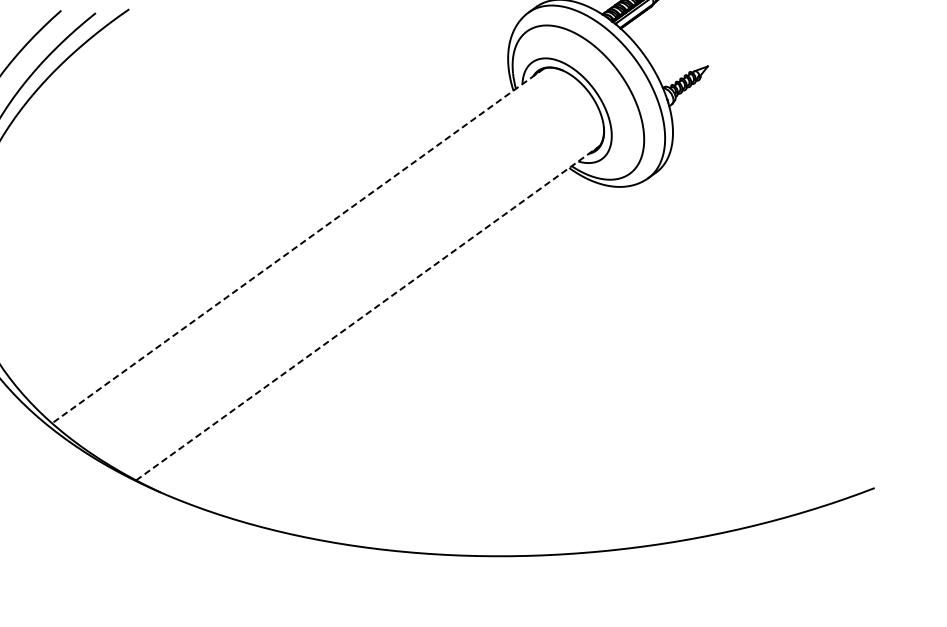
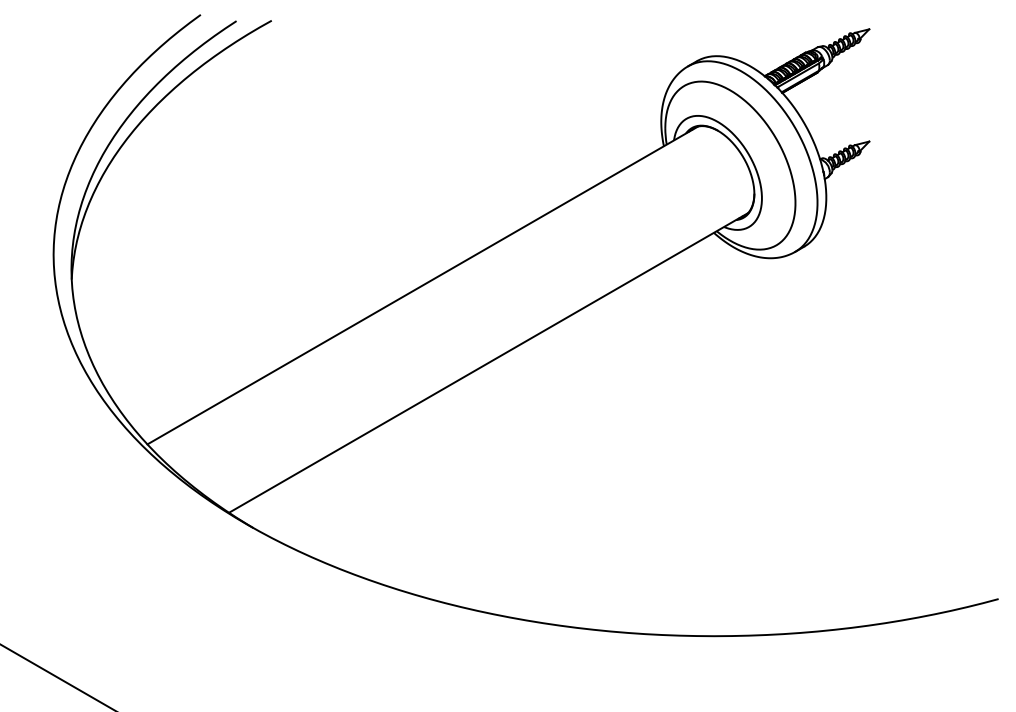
line: (297, 246) -> (422, 285), dashed -> solid
line: (367, 312) -> (488, 362), dashed -> solid

